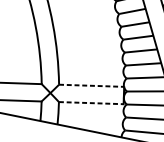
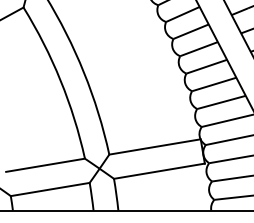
line: (92, 85) -> (155, 146), dashed -> solid
line: (91, 103) -> (159, 171), dashed -> solid

